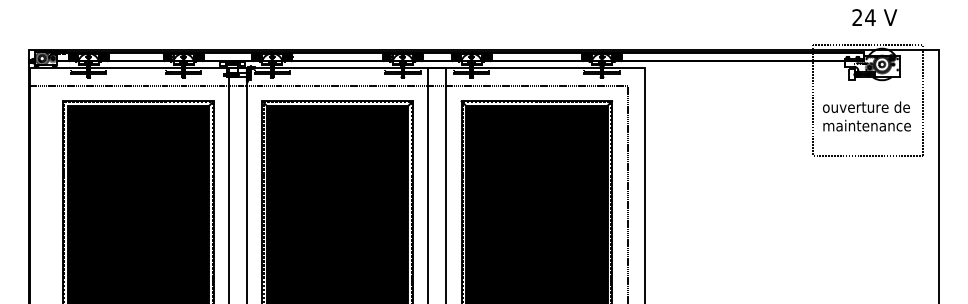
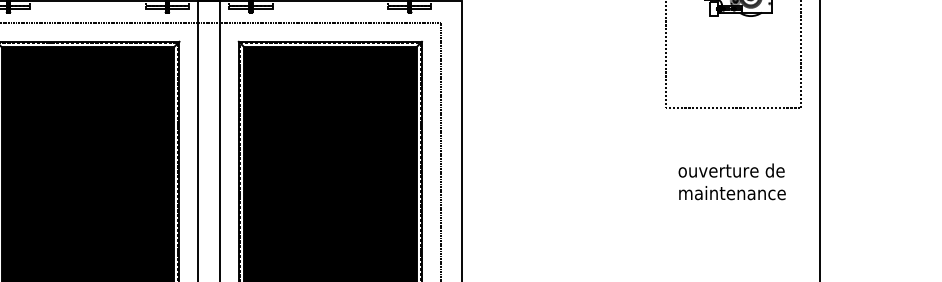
text: (866, 116) -> (731, 181), moved

